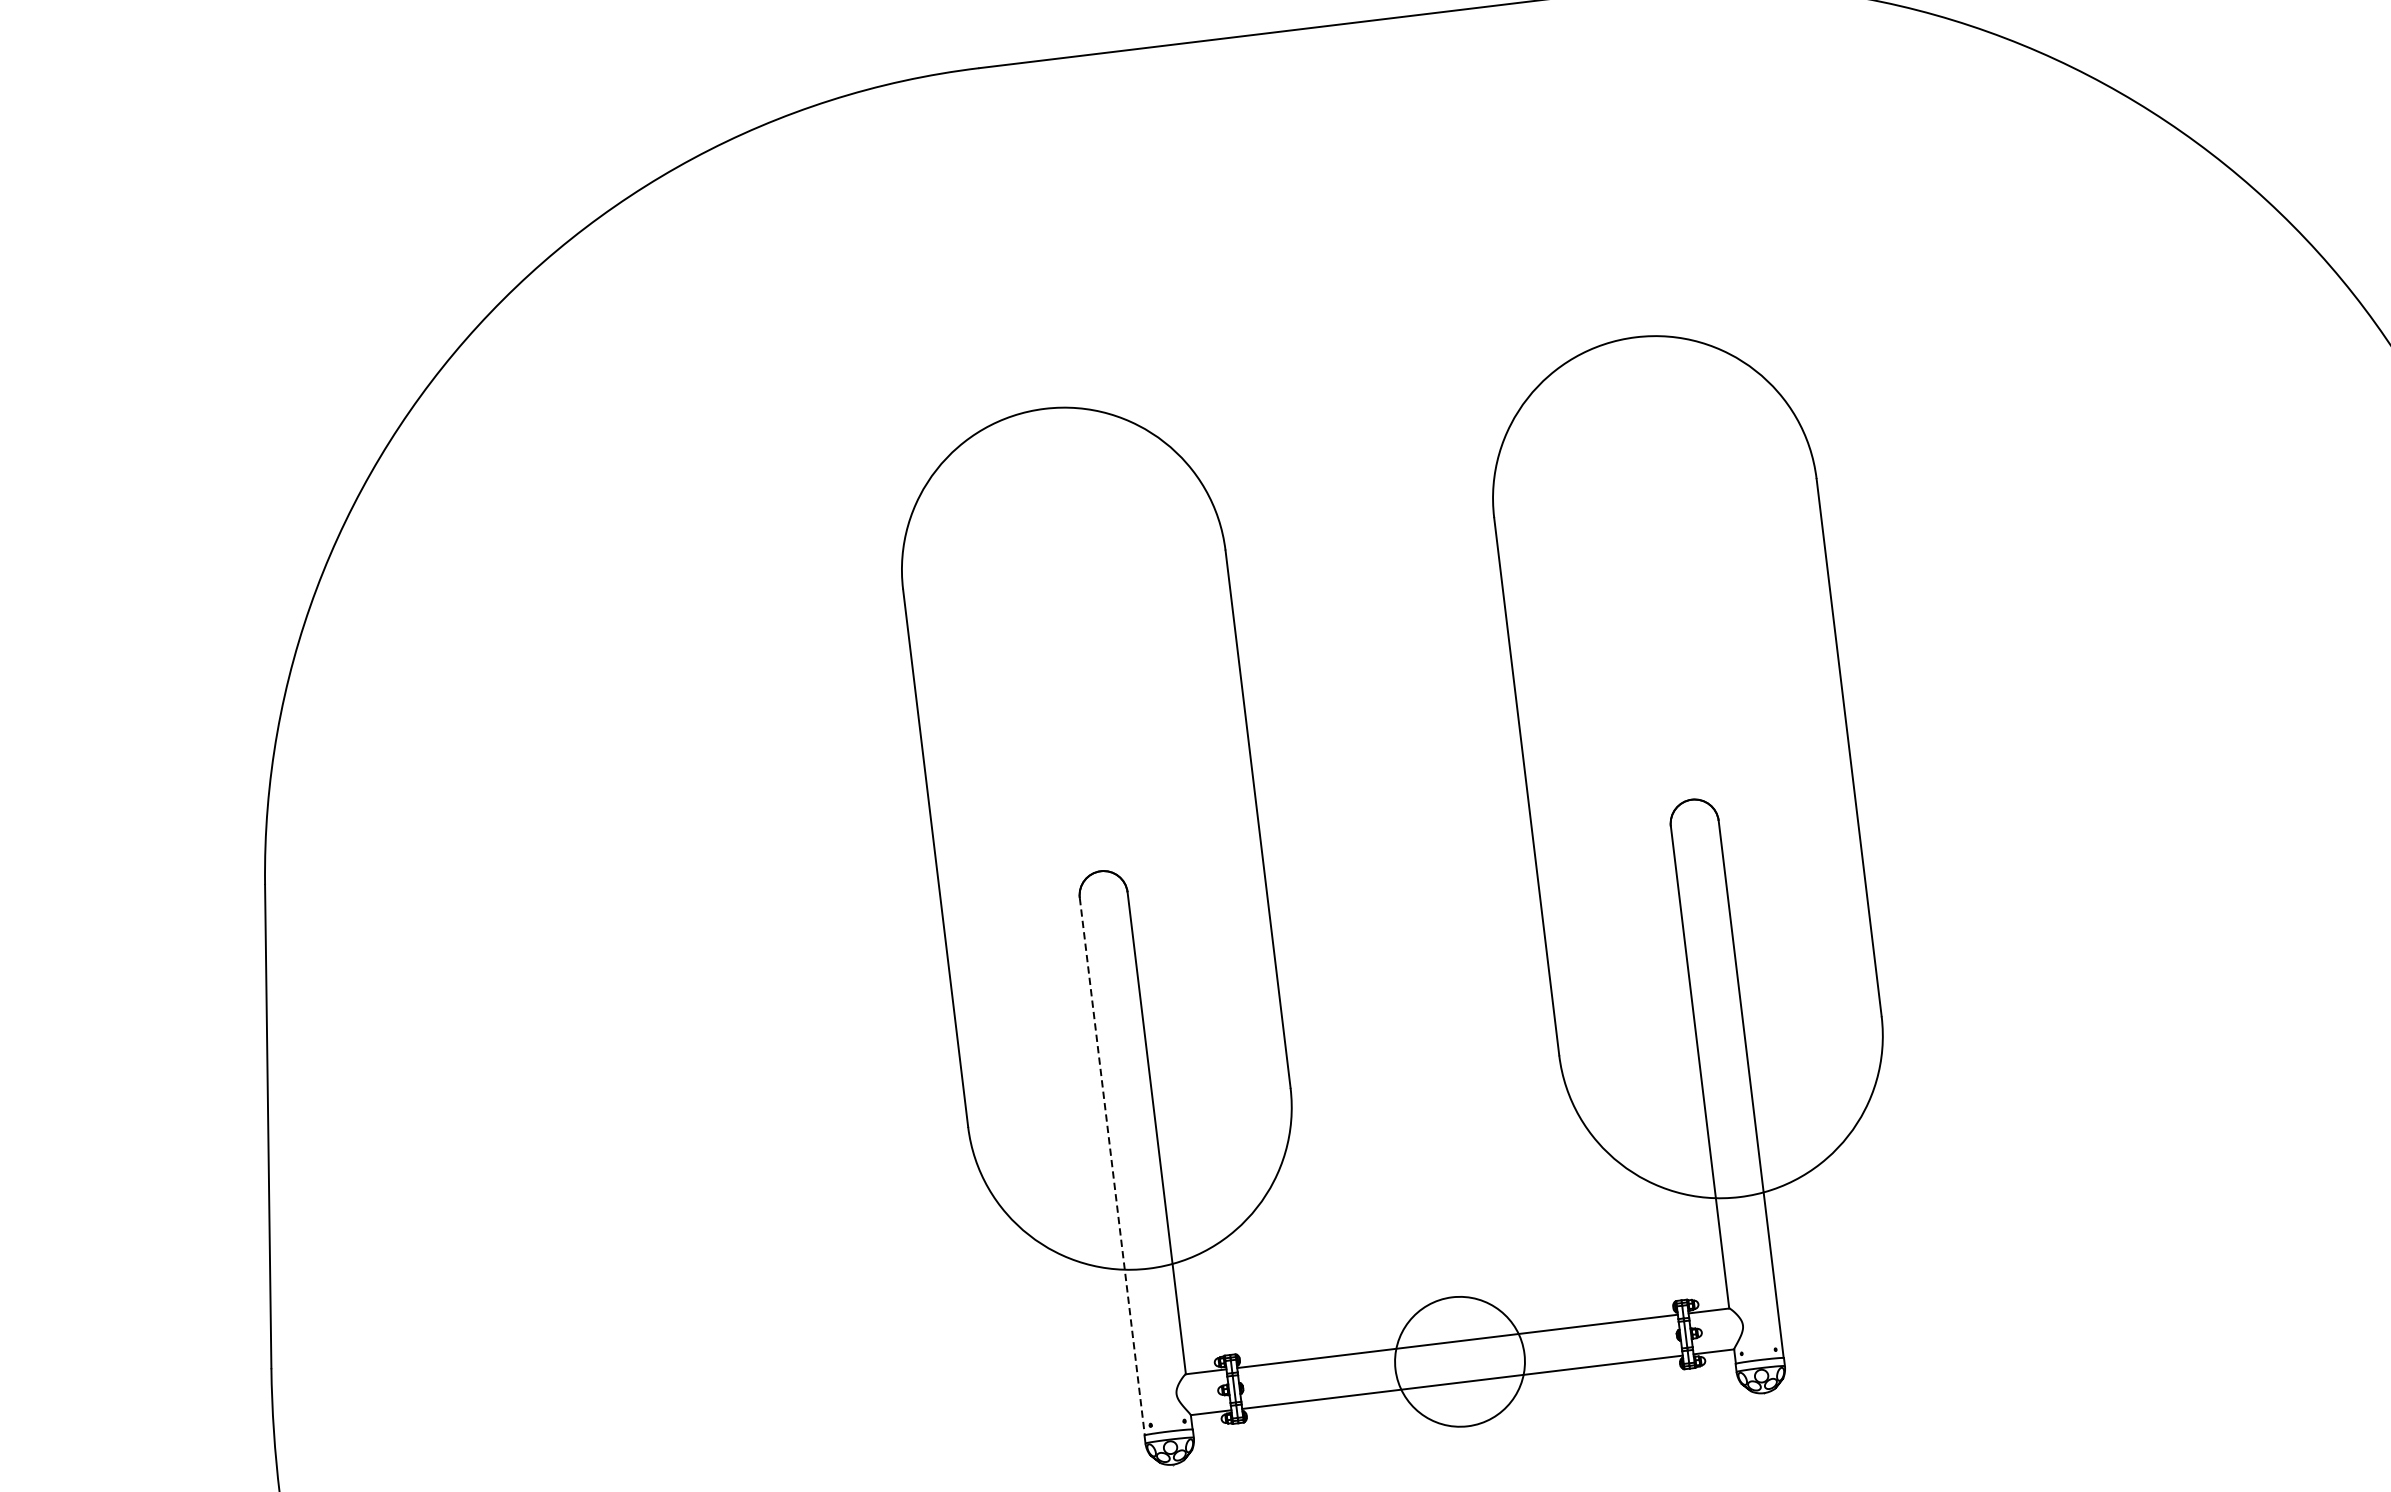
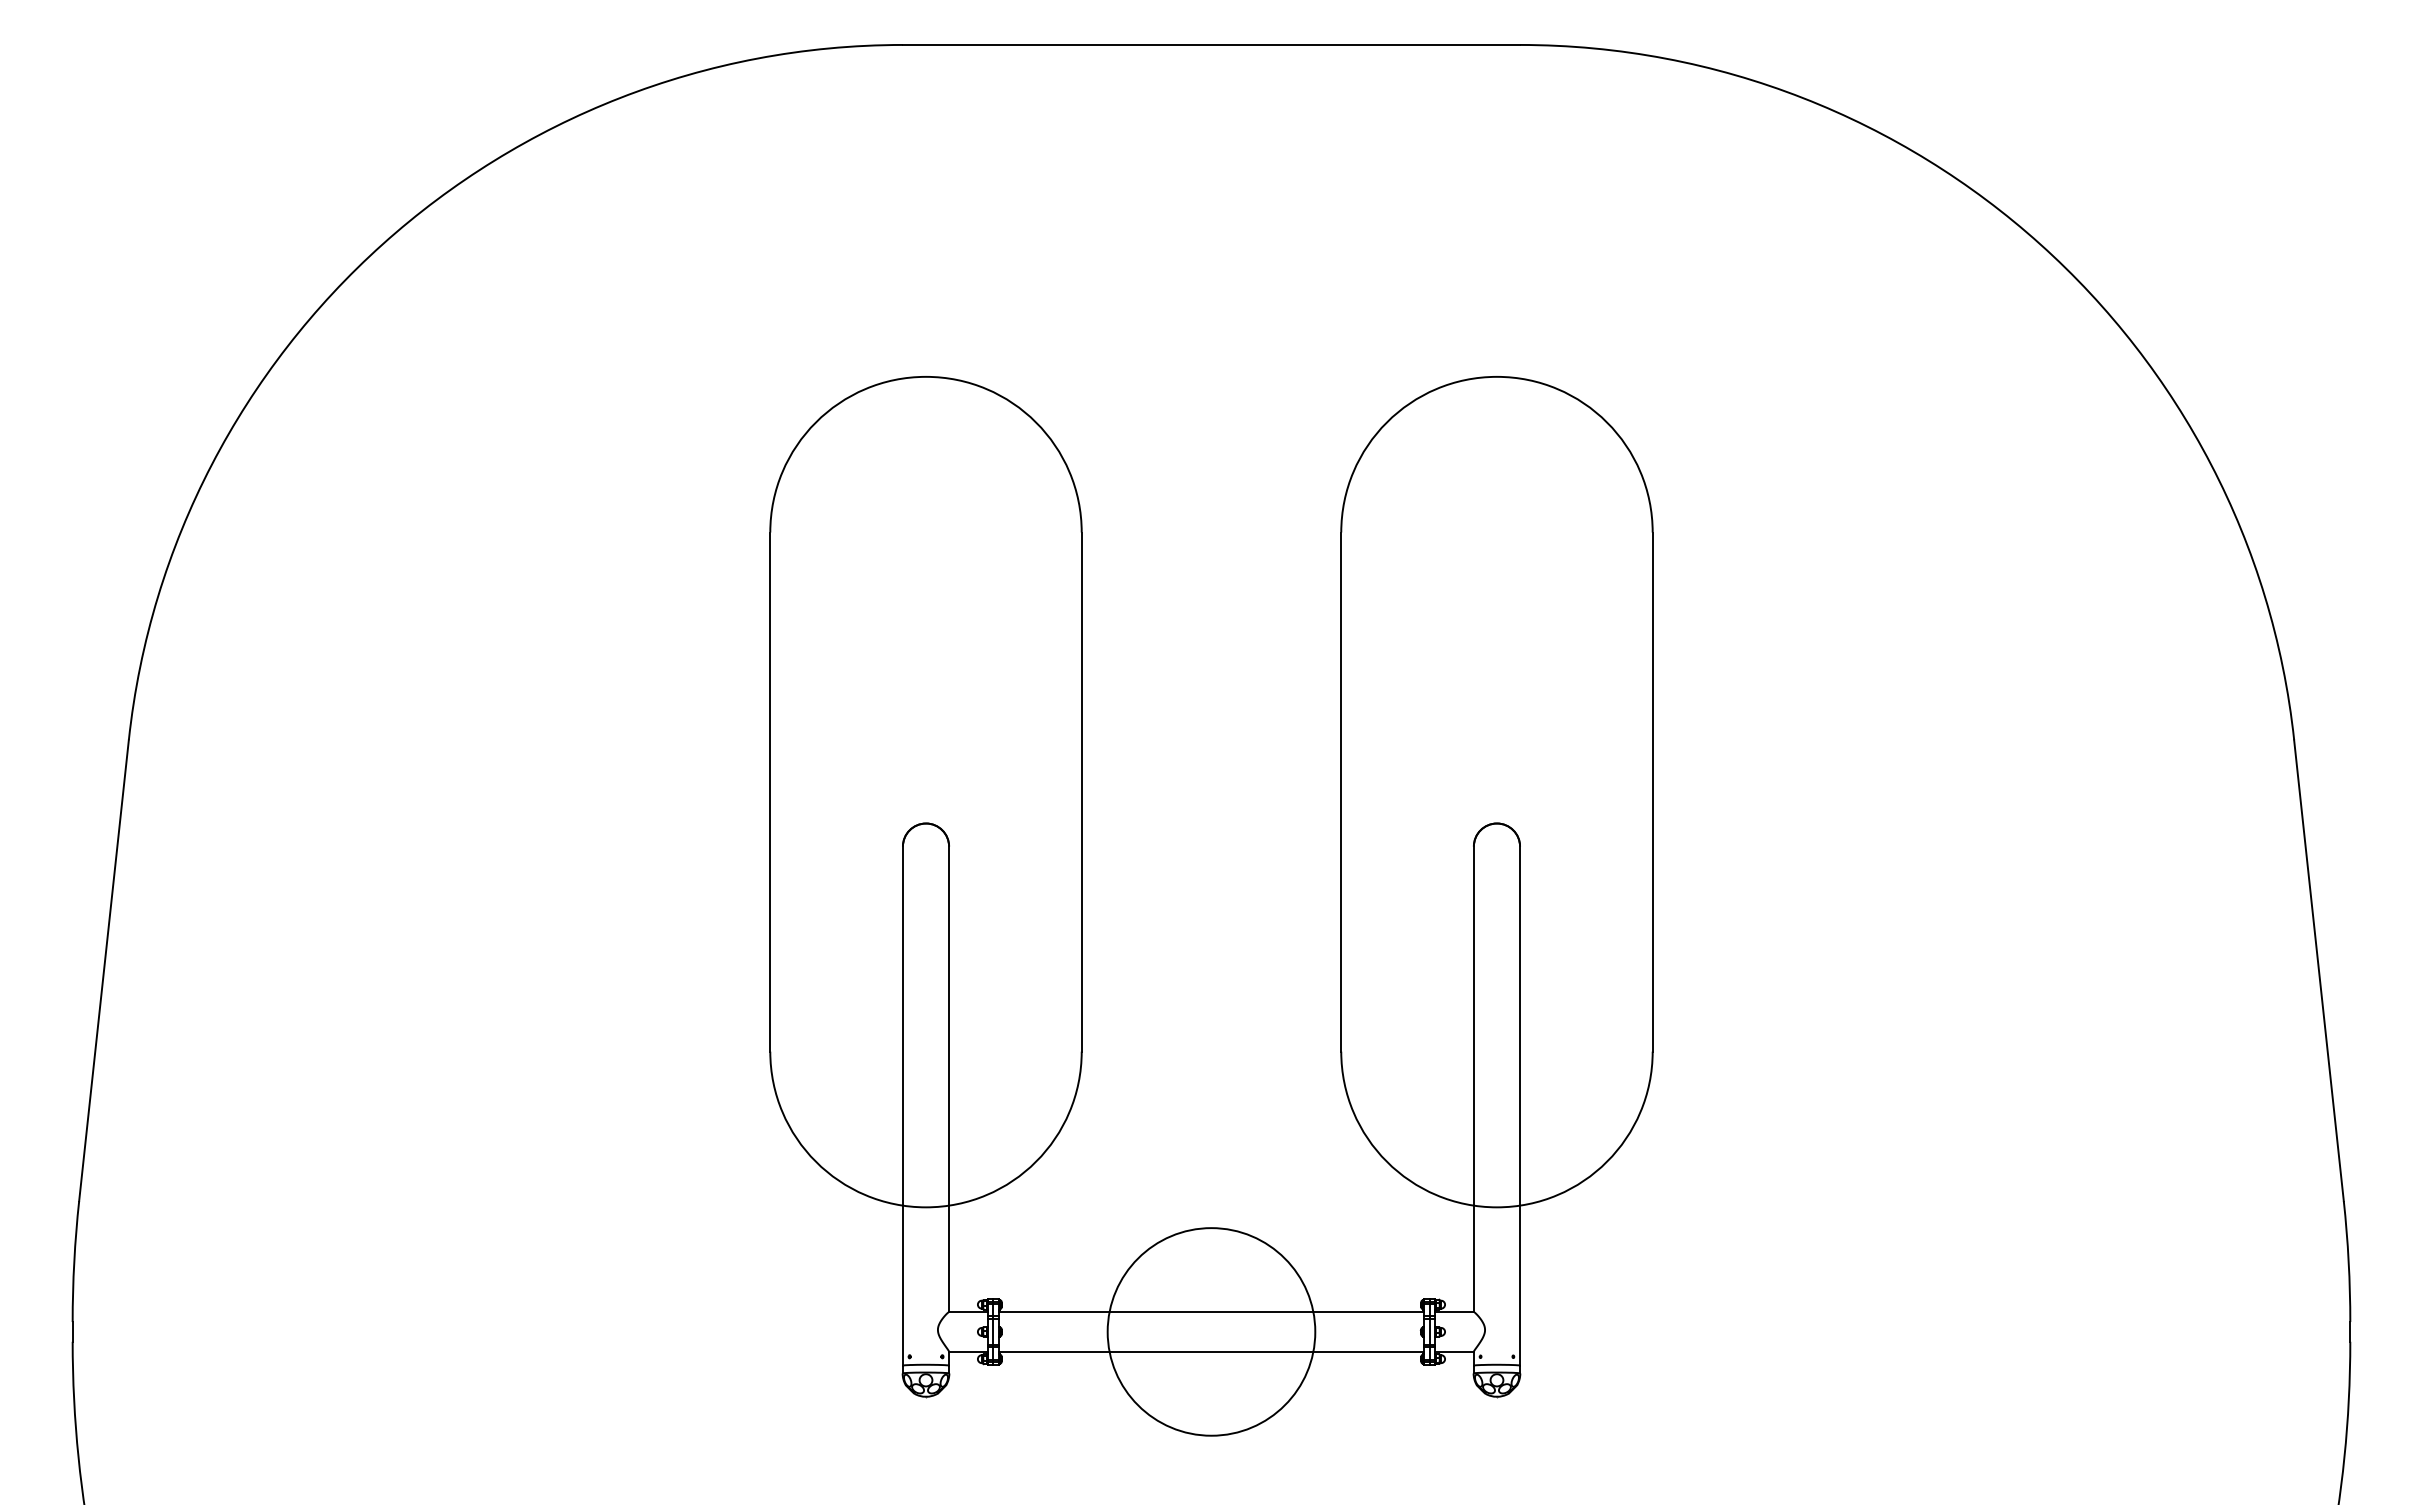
line: (1111, 1167) -> (902, 1106), dashed -> solid
circle: (1459, 1361) -> (1211, 1331), size x1.67

